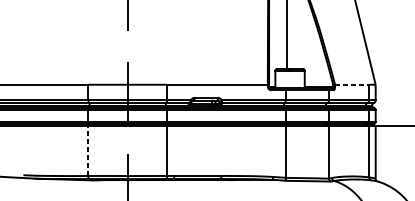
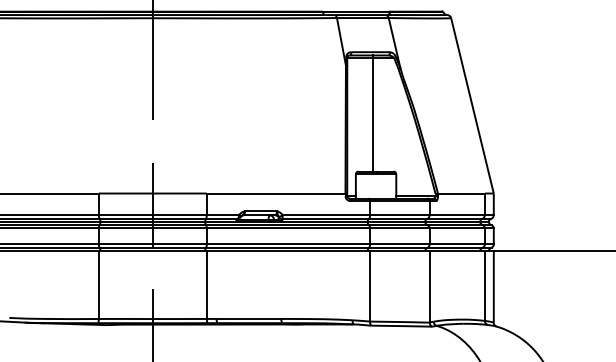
line: (352, 84) -> (461, 193), dashed -> solid
line: (88, 150) -> (98, 284), dashed -> solid

